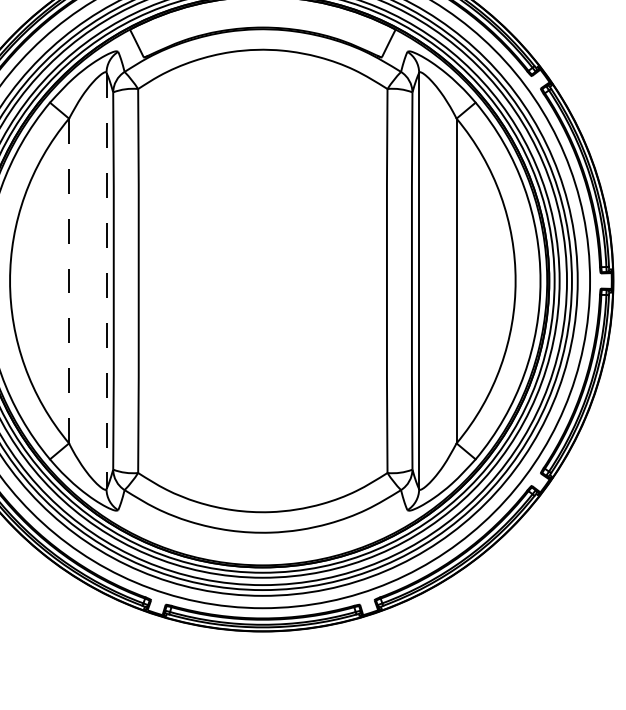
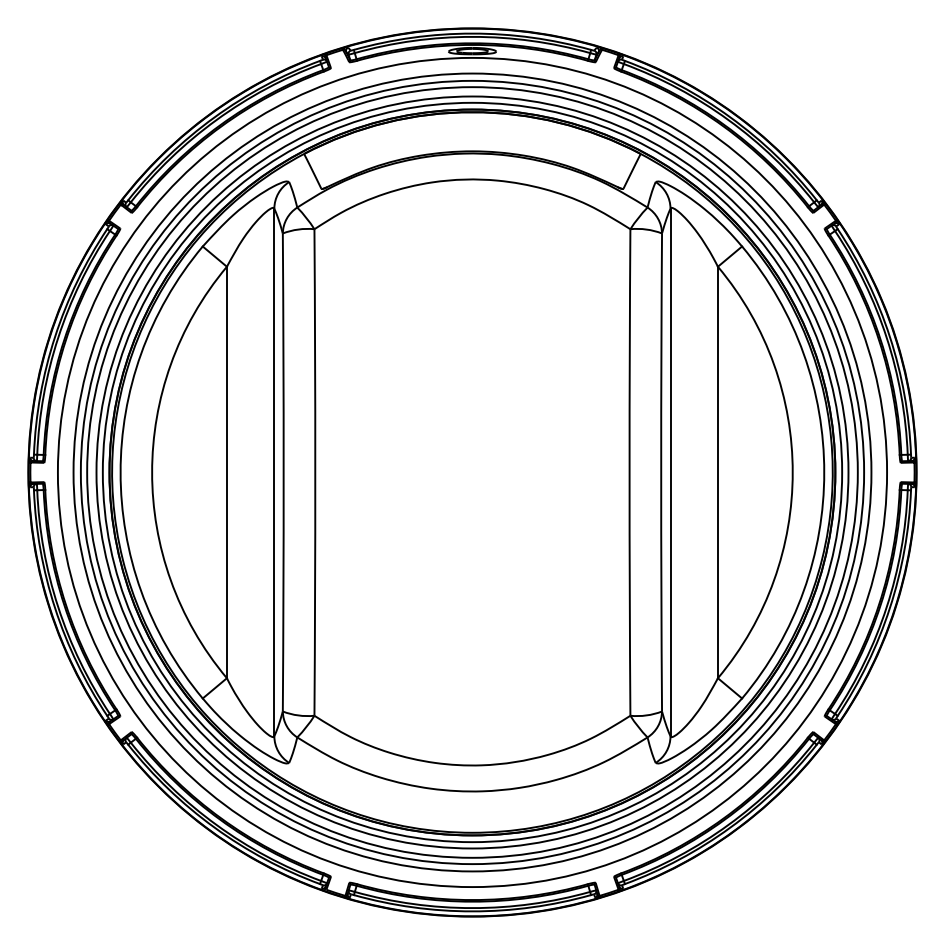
line: (68, 281) -> (226, 472), dashed -> solid
line: (106, 281) -> (274, 472), dashed -> solid

